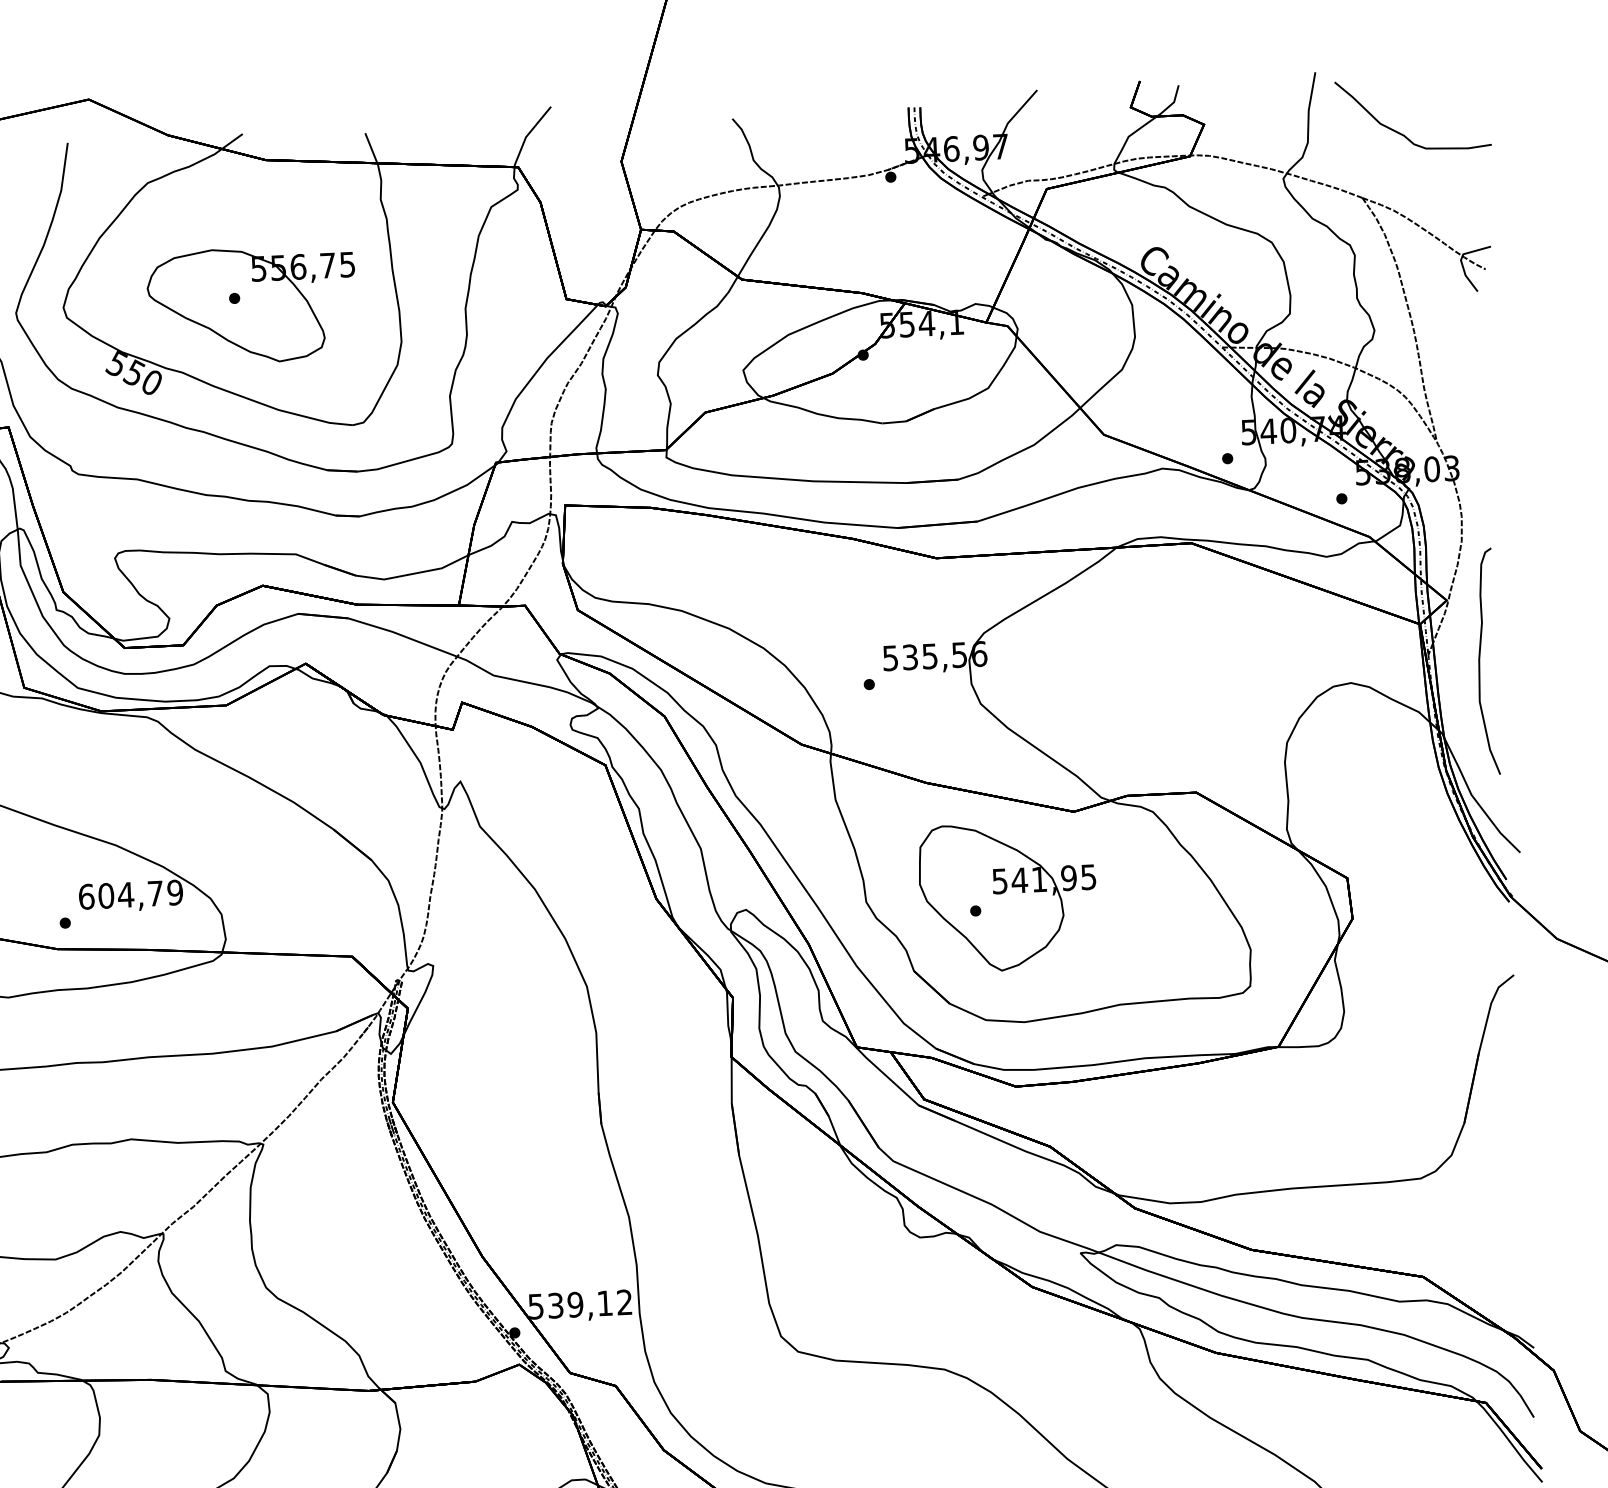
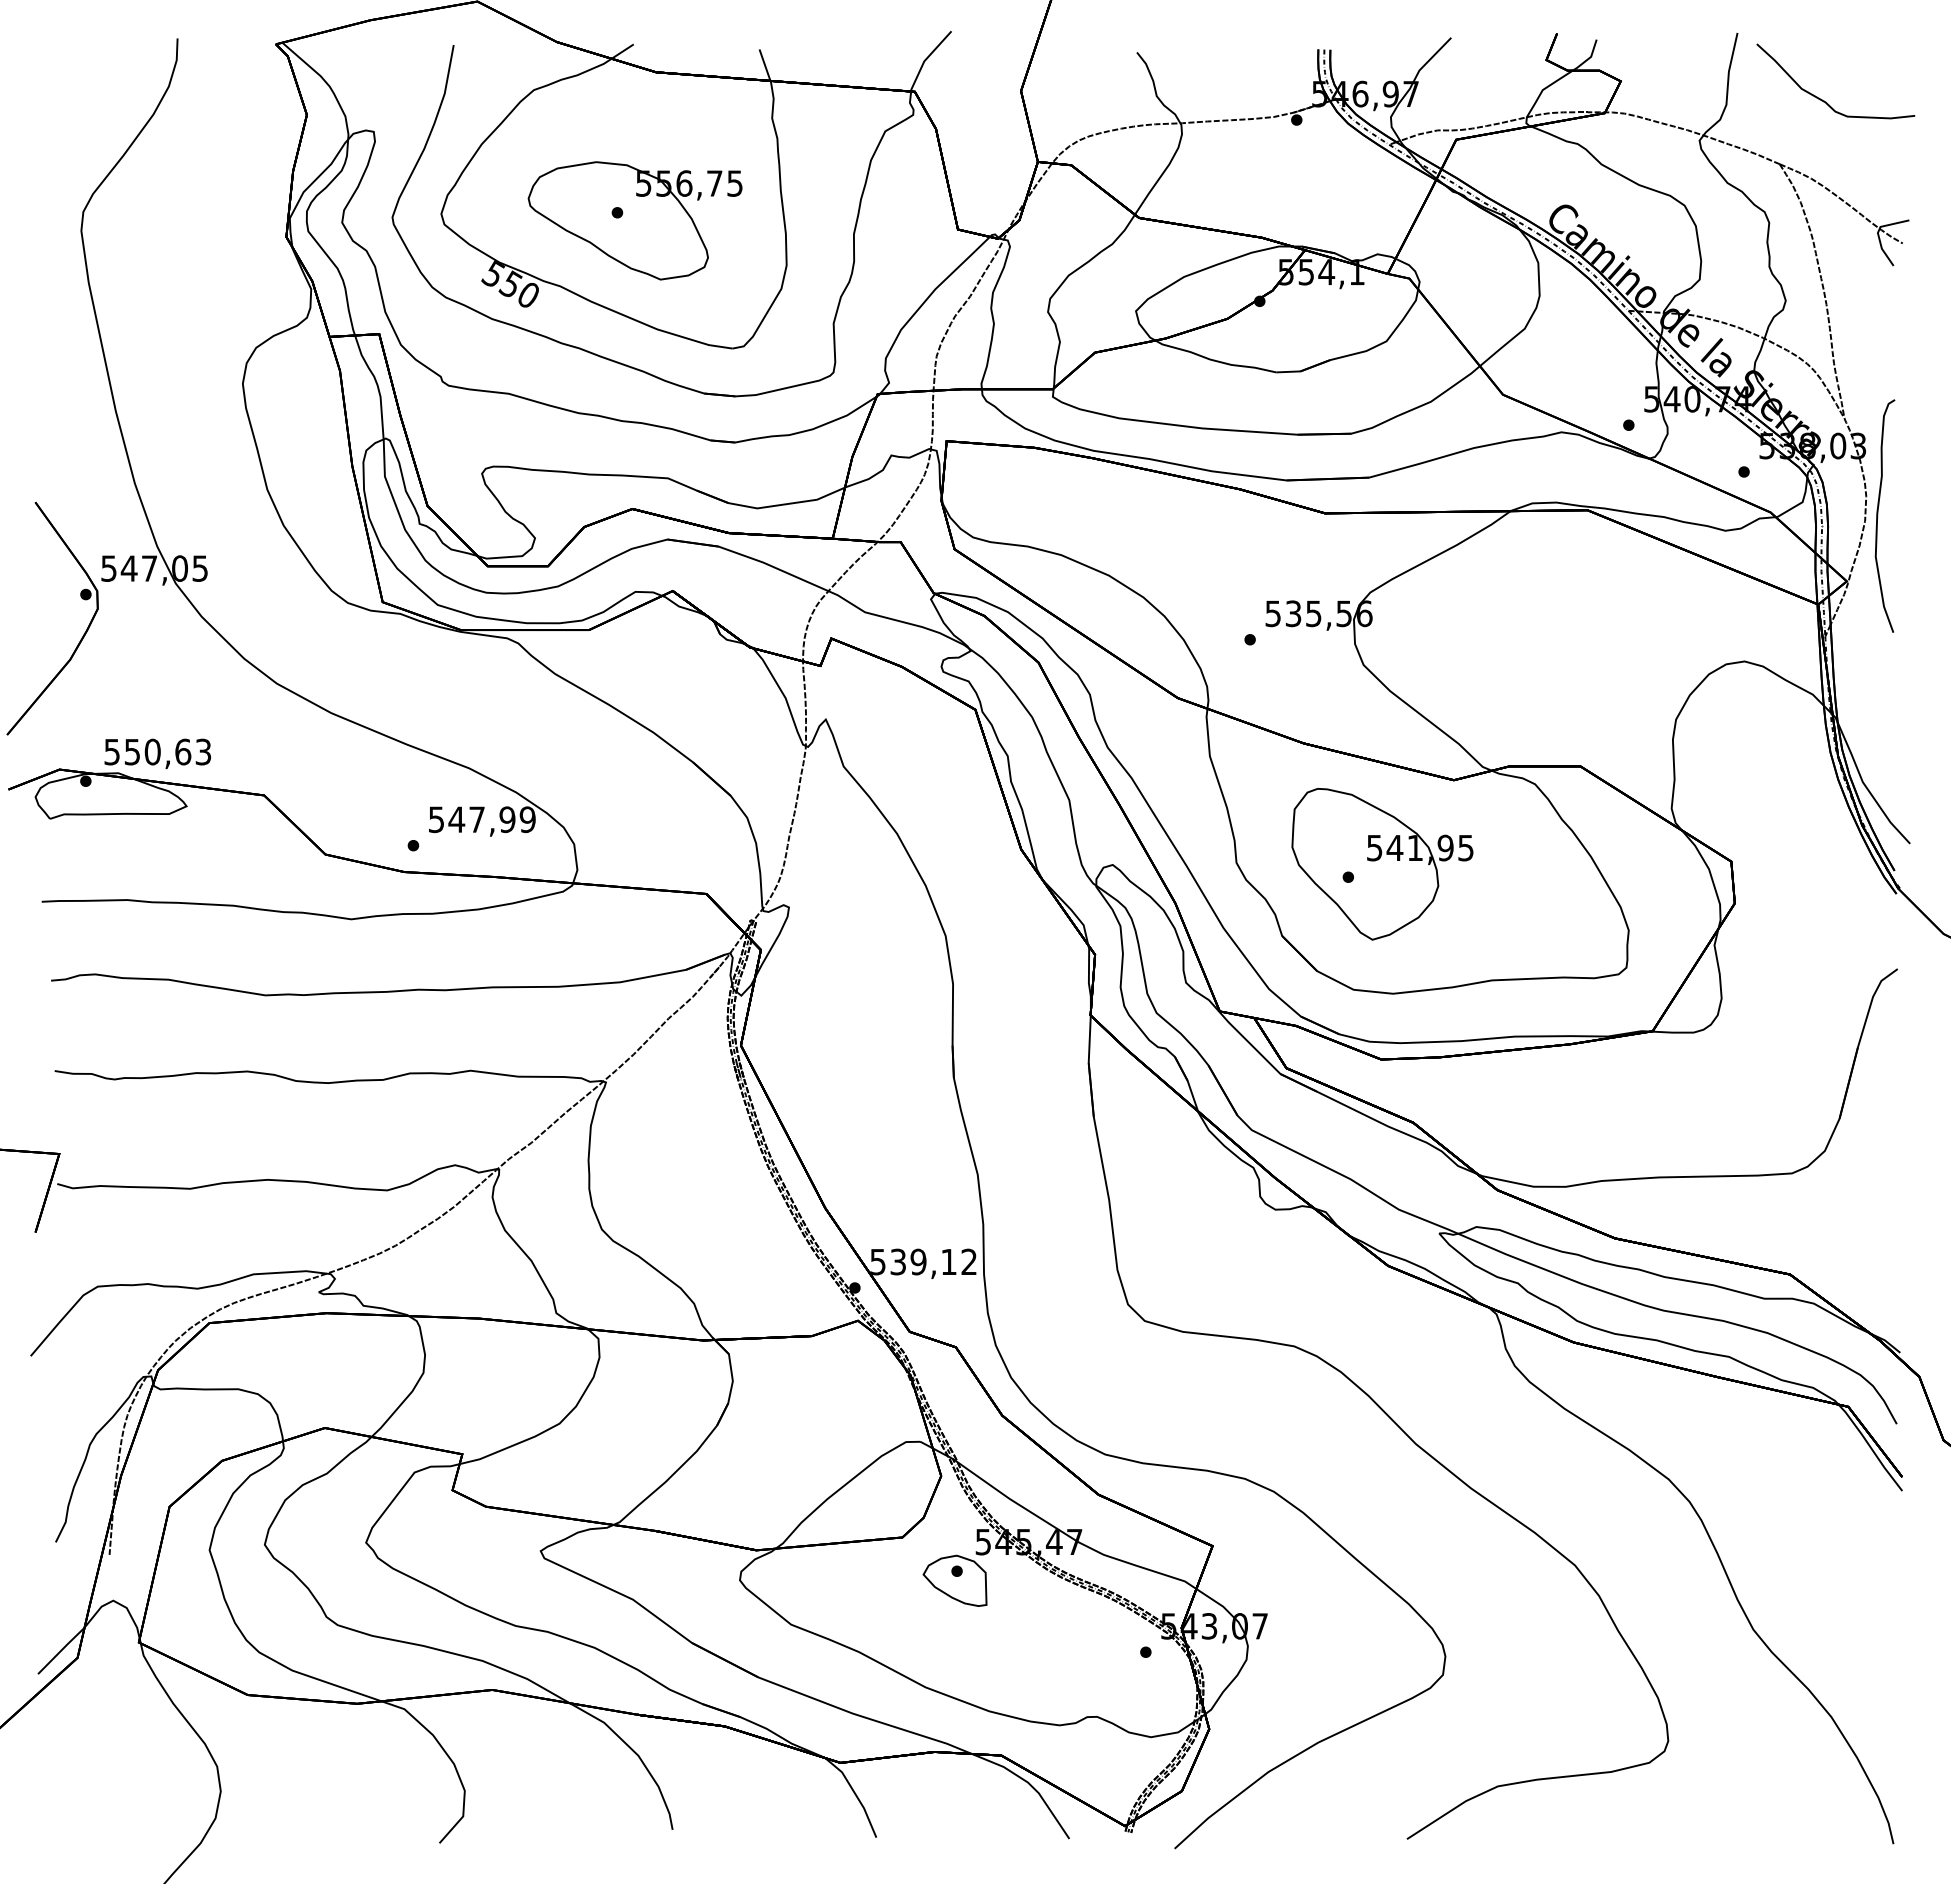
curve: (1480, 661) -> (1878, 515), moved
text: (120, 895) -> (471, 819), 604,79 -> 547,99

